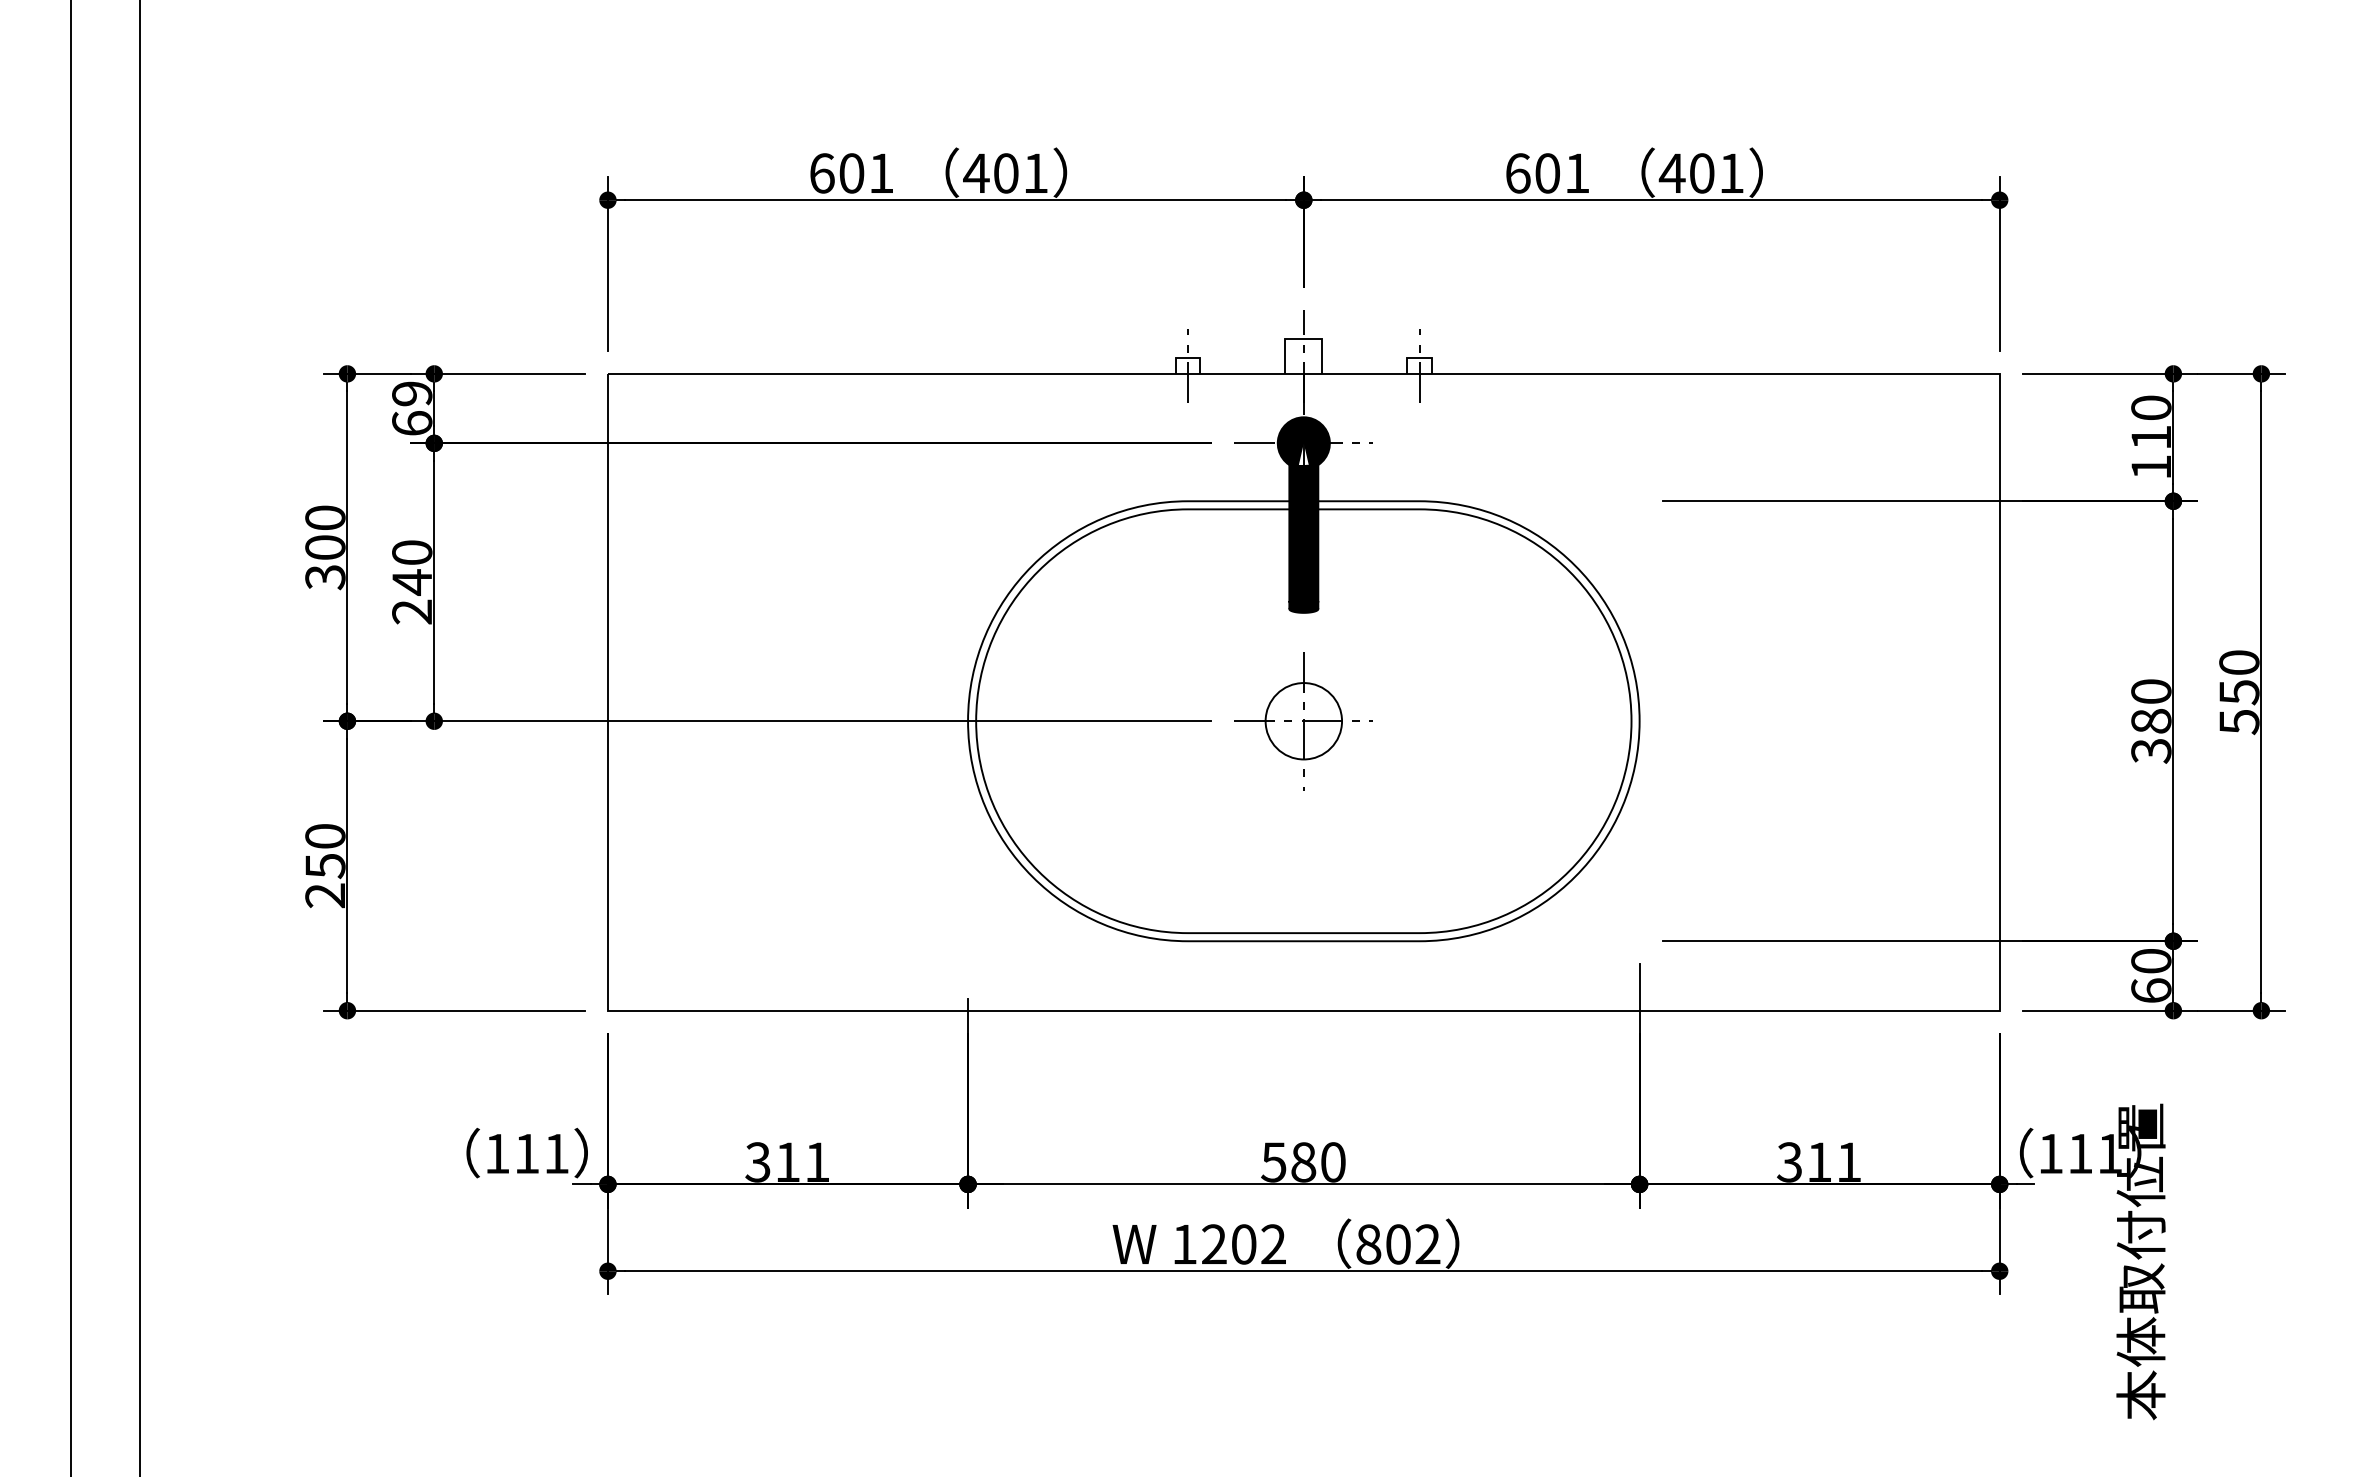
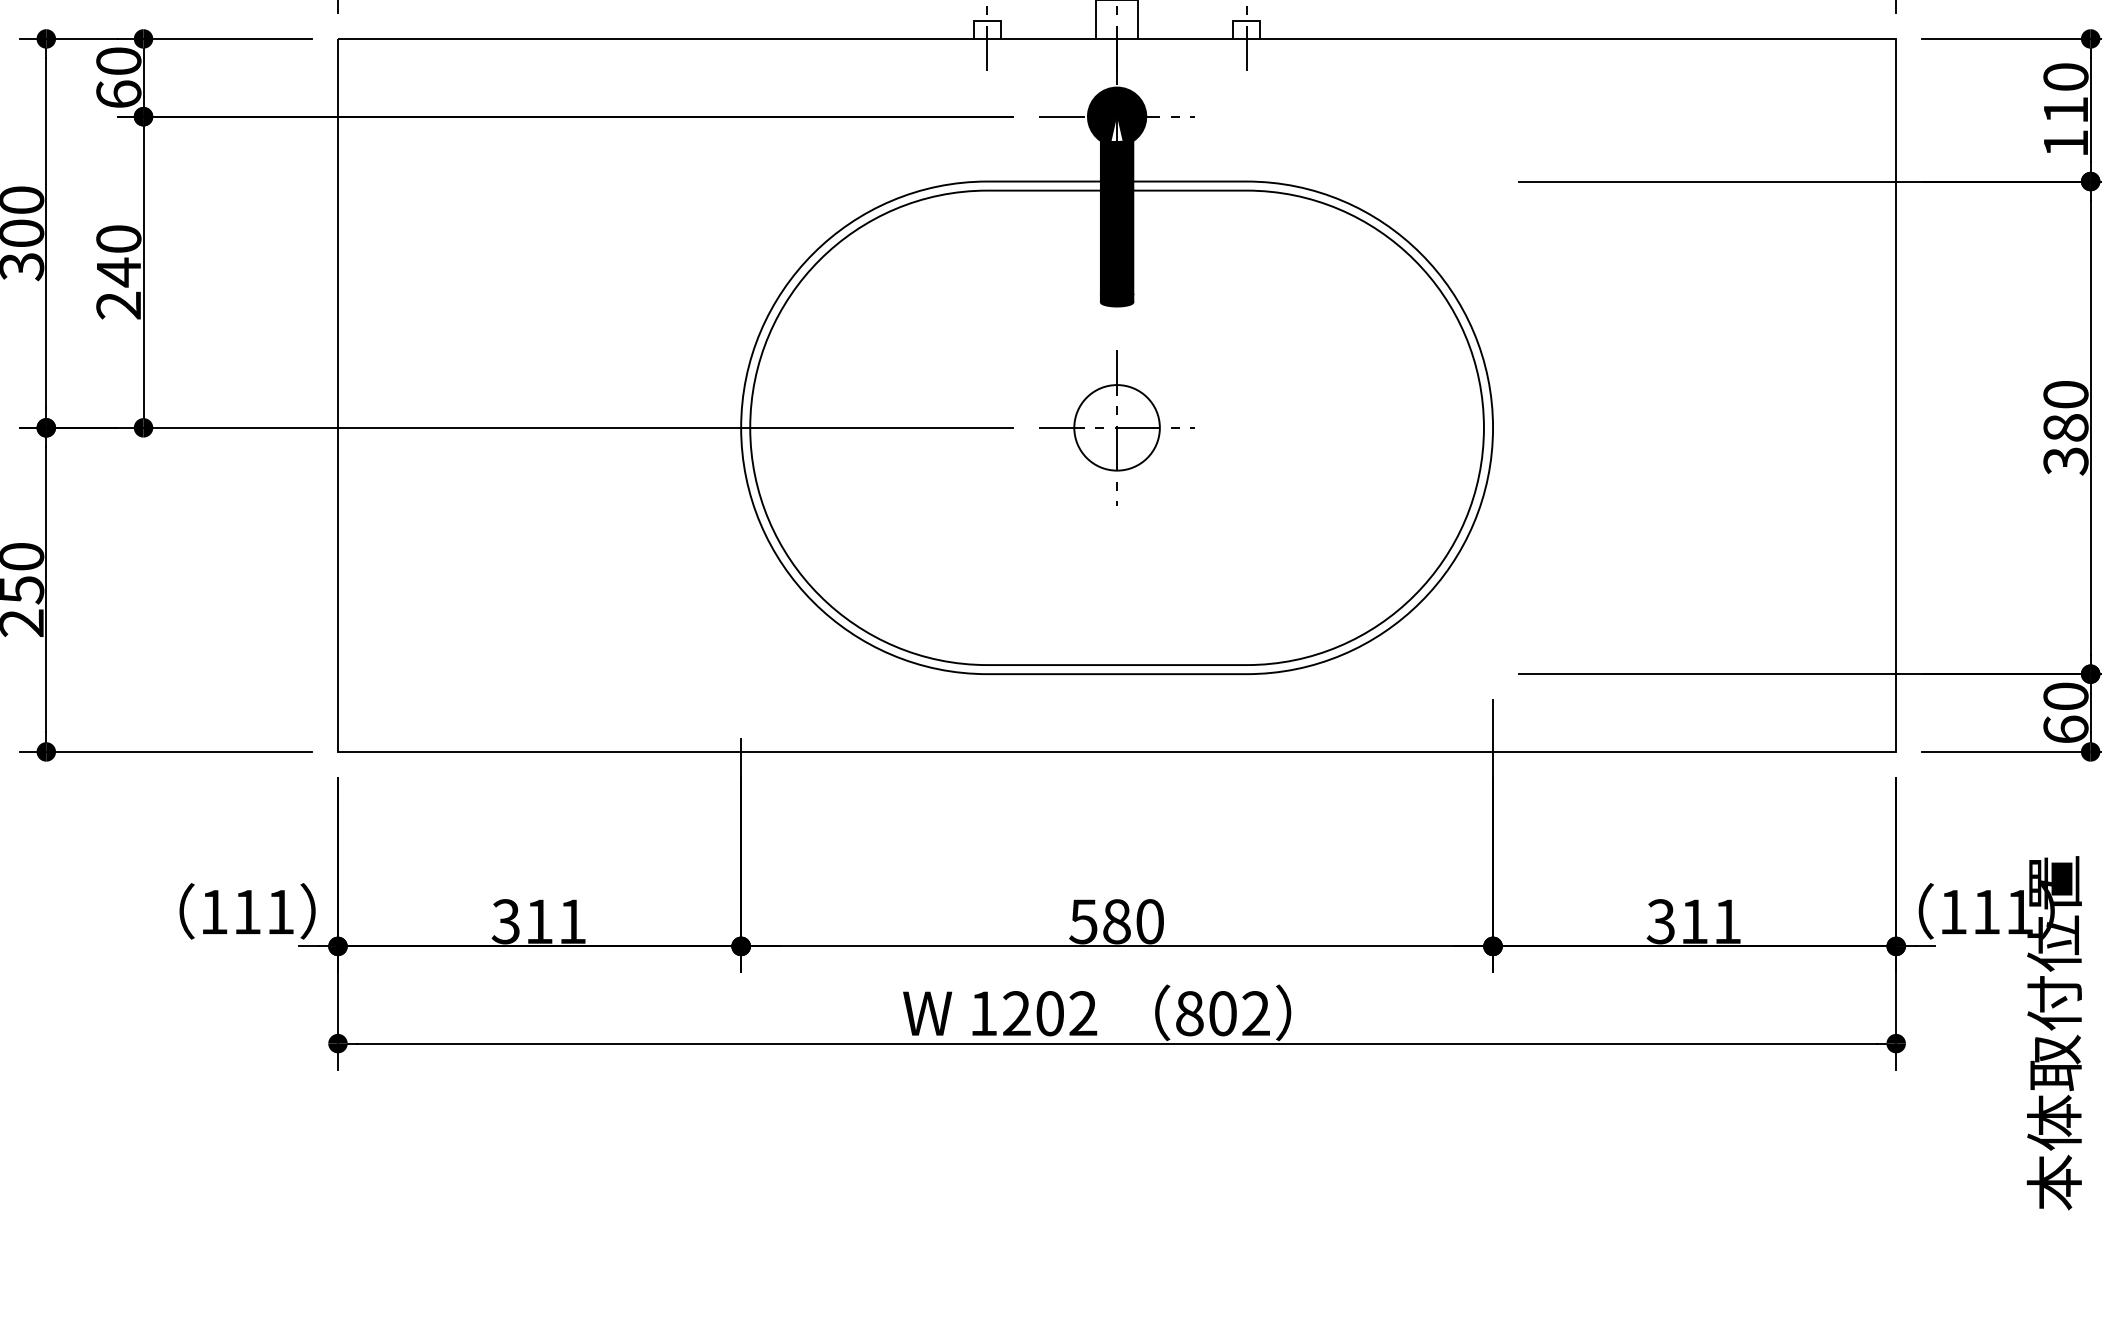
text: (412, 393) -> (119, 60), 69 -> 60

